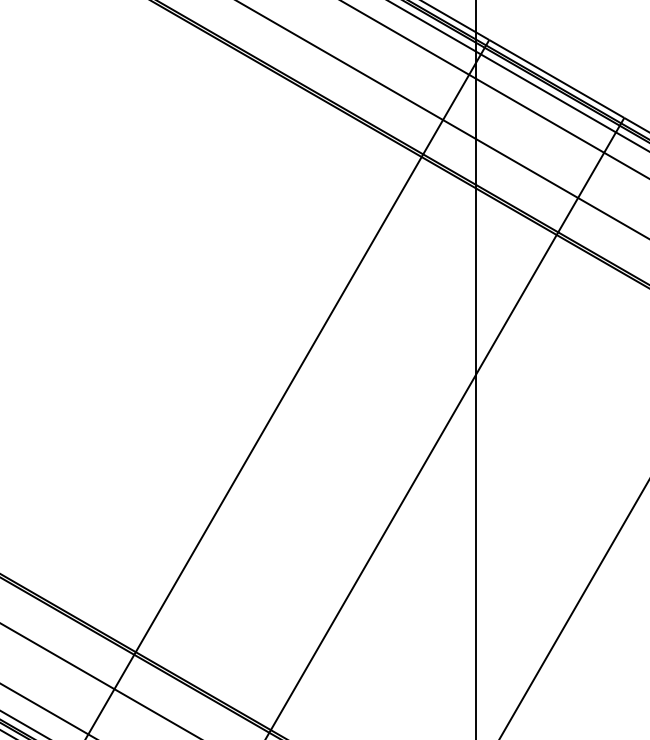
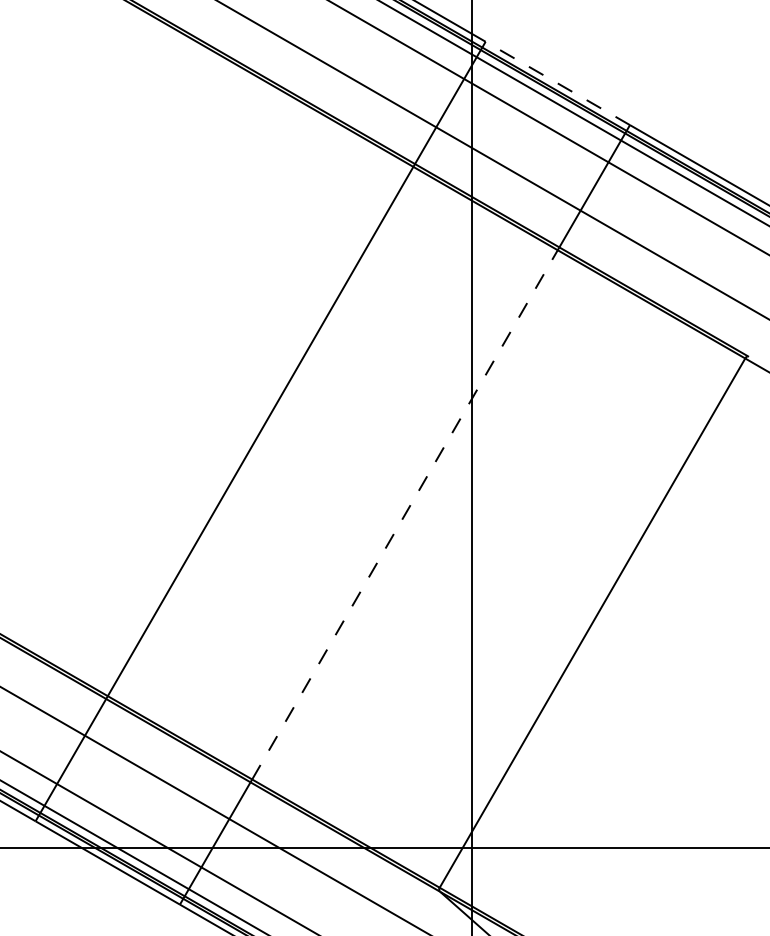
line: (556, 79) -> (557, 83), solid -> dashed
line: (413, 482) -> (404, 514), solid -> dashed

